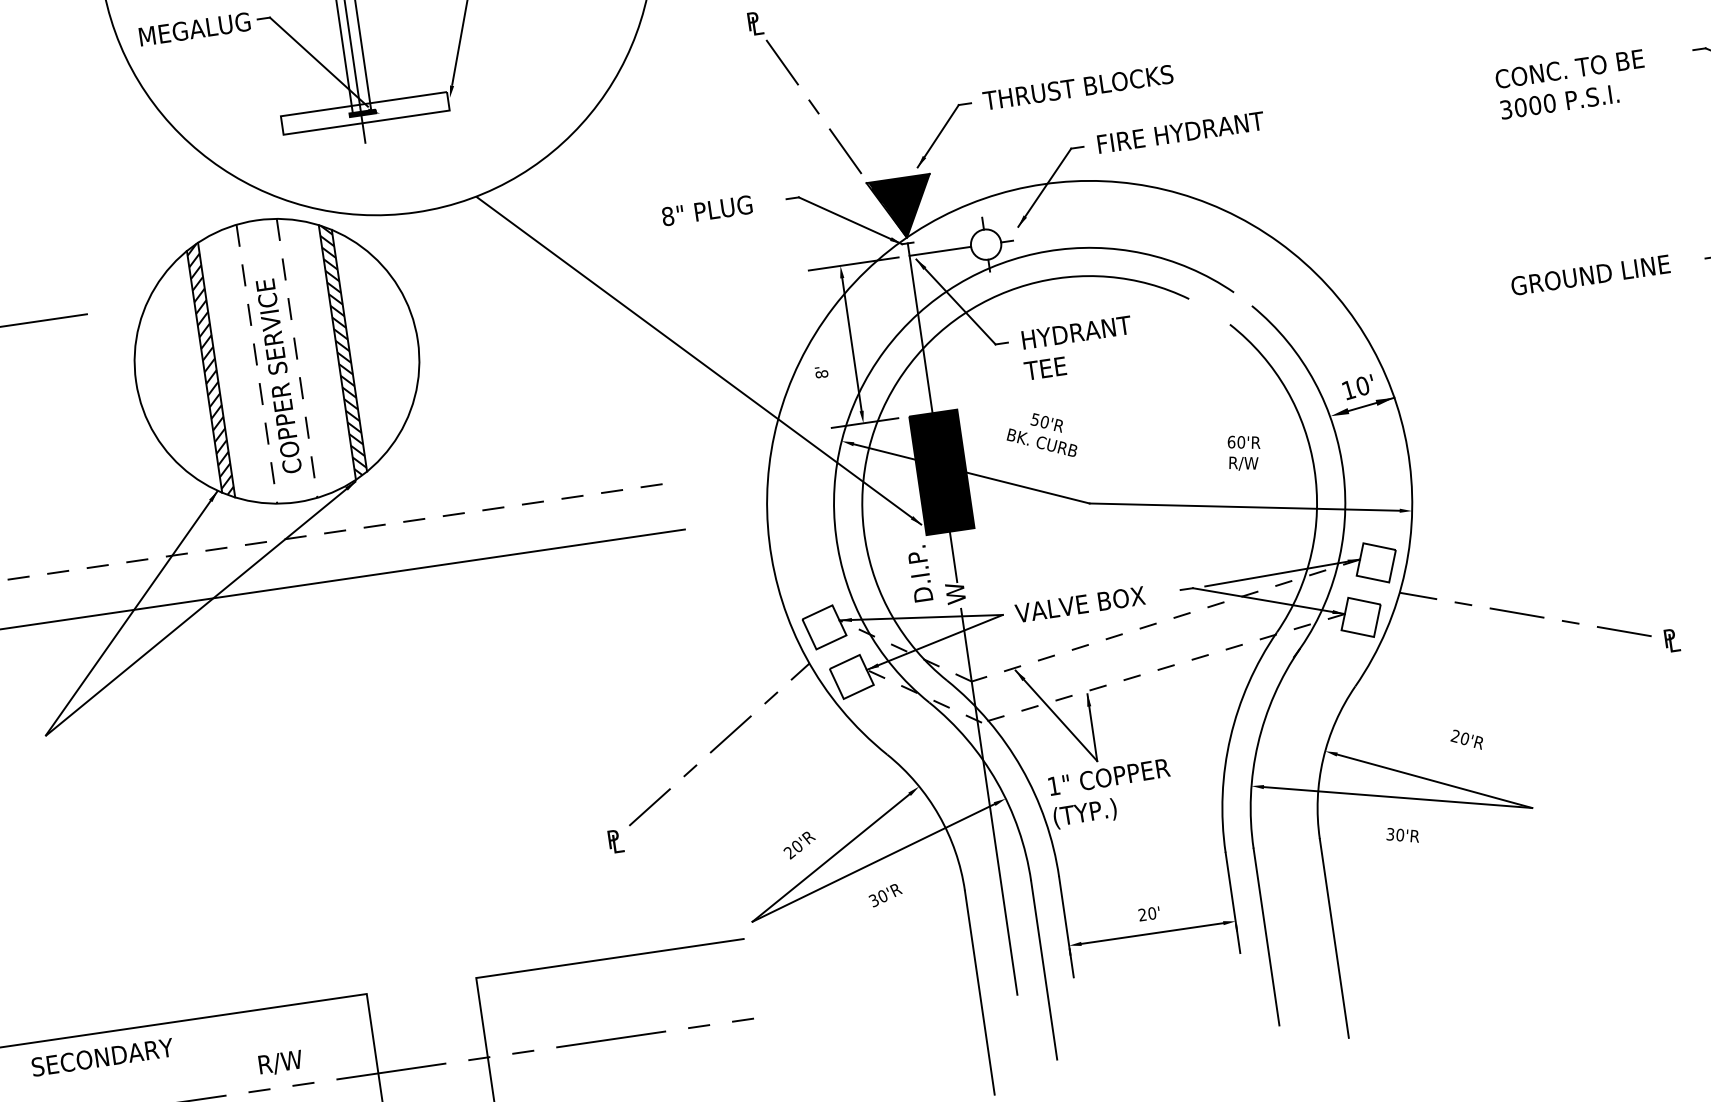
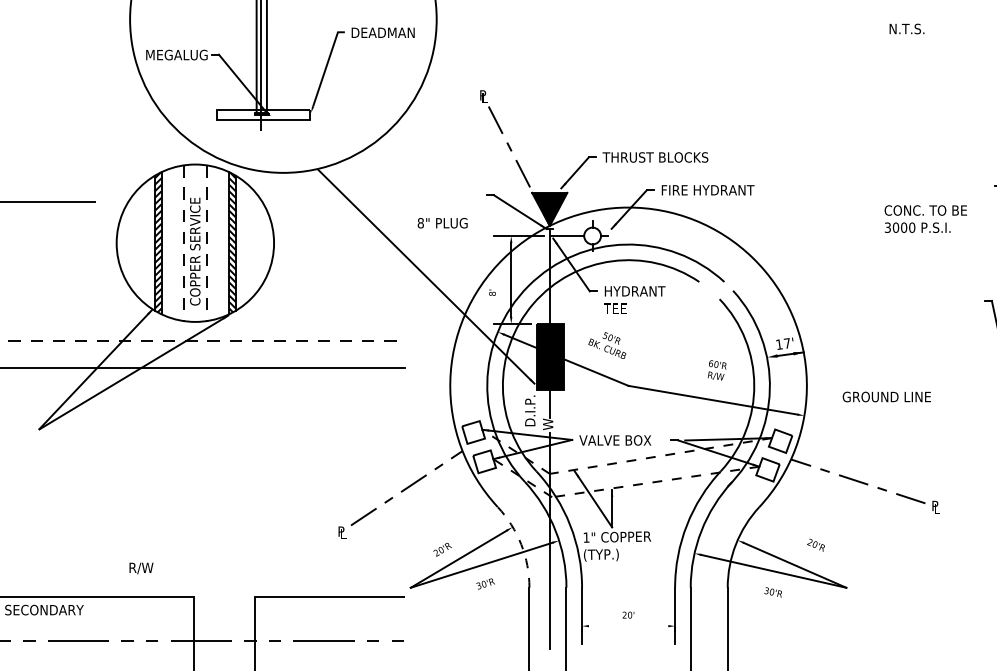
text: (1571, 83) -> (925, 218), moved
text: (706, 211) -> (442, 223), moved
text: (1589, 274) -> (886, 396), moved
text: (1361, 386) -> (786, 343), 10' -> 17'
arc: (939, 815) -> (521, 544), solid -> dashed
line: (1152, 934) -> (628, 626), removed
text: (280, 1063) -> (141, 568), moved

